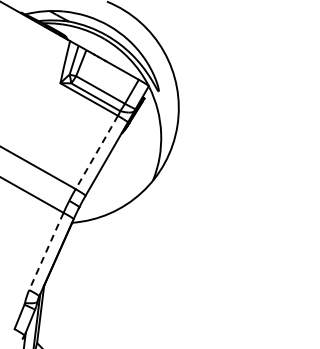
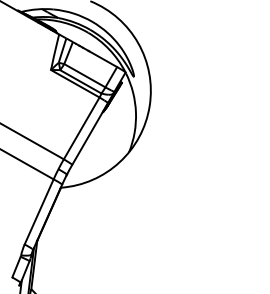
line: (96, 152) -> (81, 128), dashed -> solid
line: (46, 251) -> (39, 211), dashed -> solid

